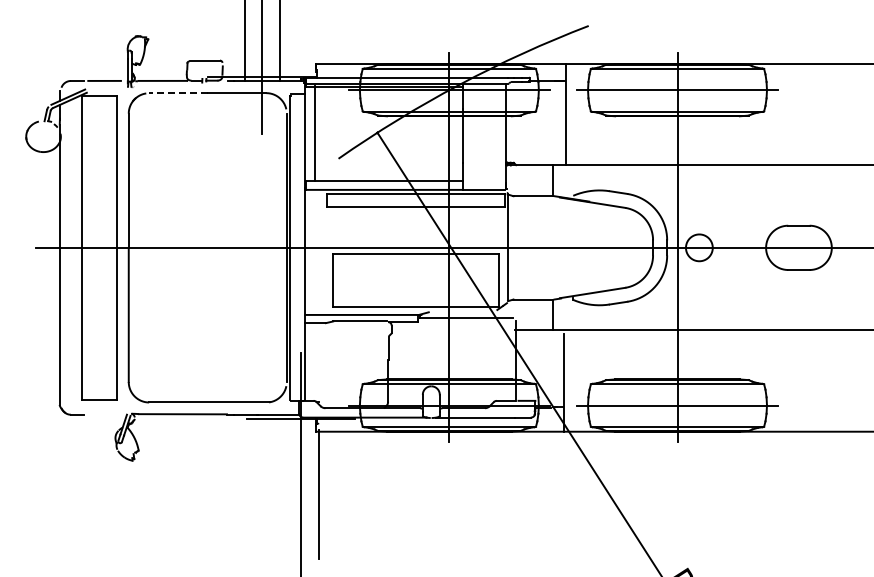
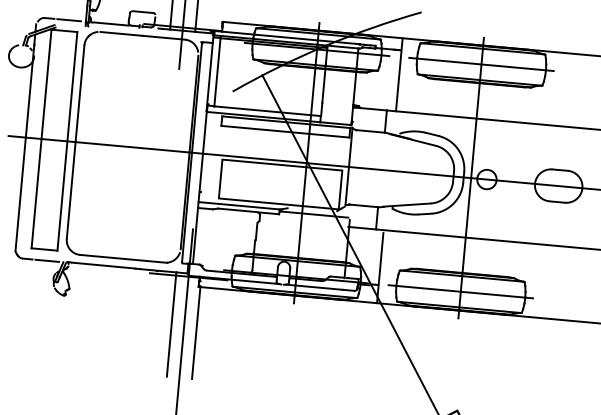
line: (177, 93) -> (120, 34), dashed -> solid
line: (104, 414) -> (47, 260), added
line: (283, 486) -> (171, 324), added

